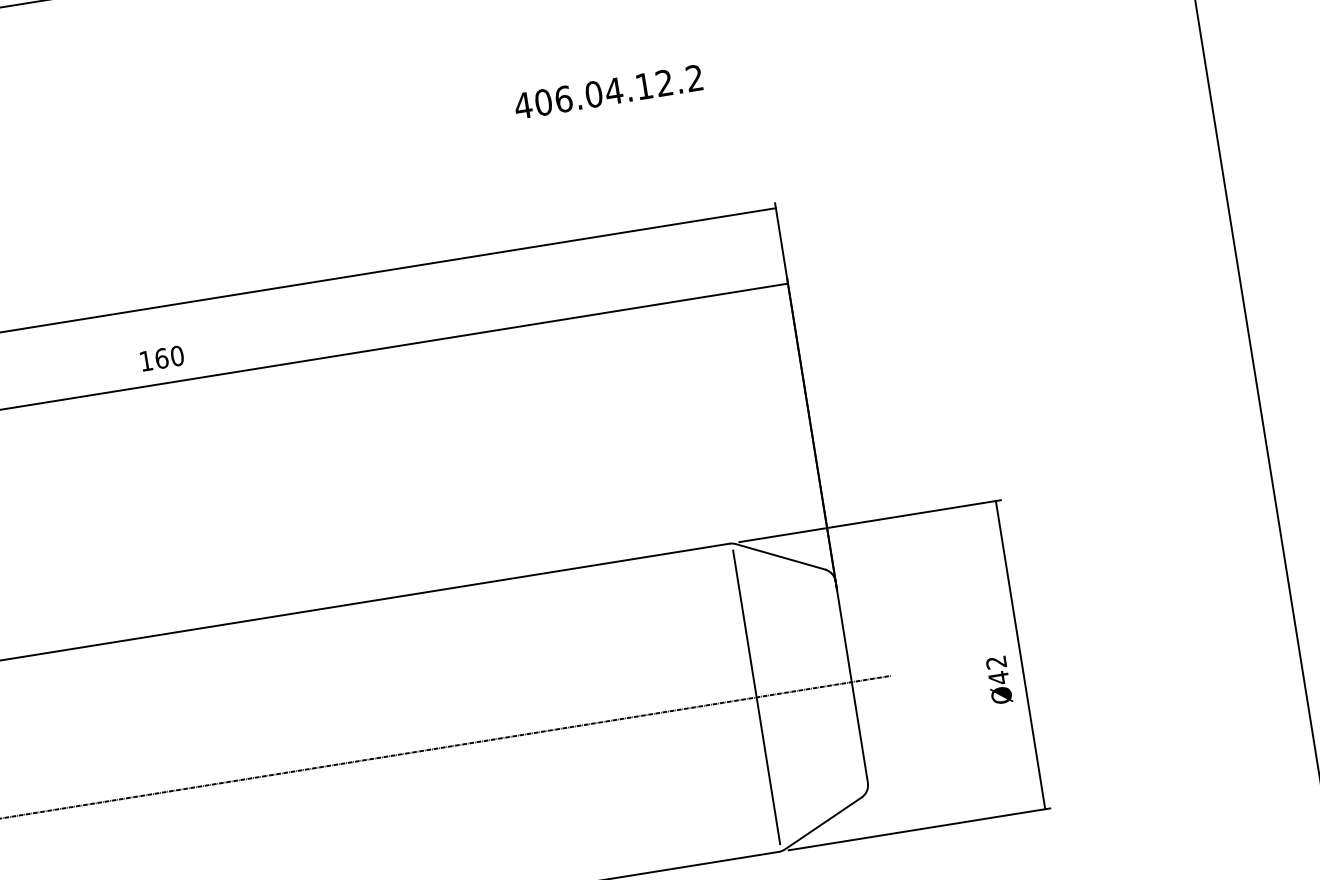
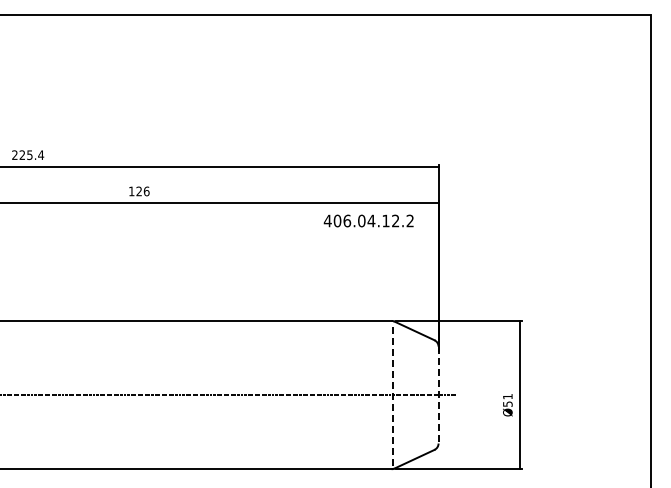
text: (607, 91) -> (368, 220), moved
text: (168, 357) -> (142, 191), 160 -> 126
text: (996, 670) -> (507, 400), Ø42 -> Ø51
line: (851, 683) -> (438, 395), solid -> dashed
line: (756, 698) -> (392, 395), solid -> dashed

